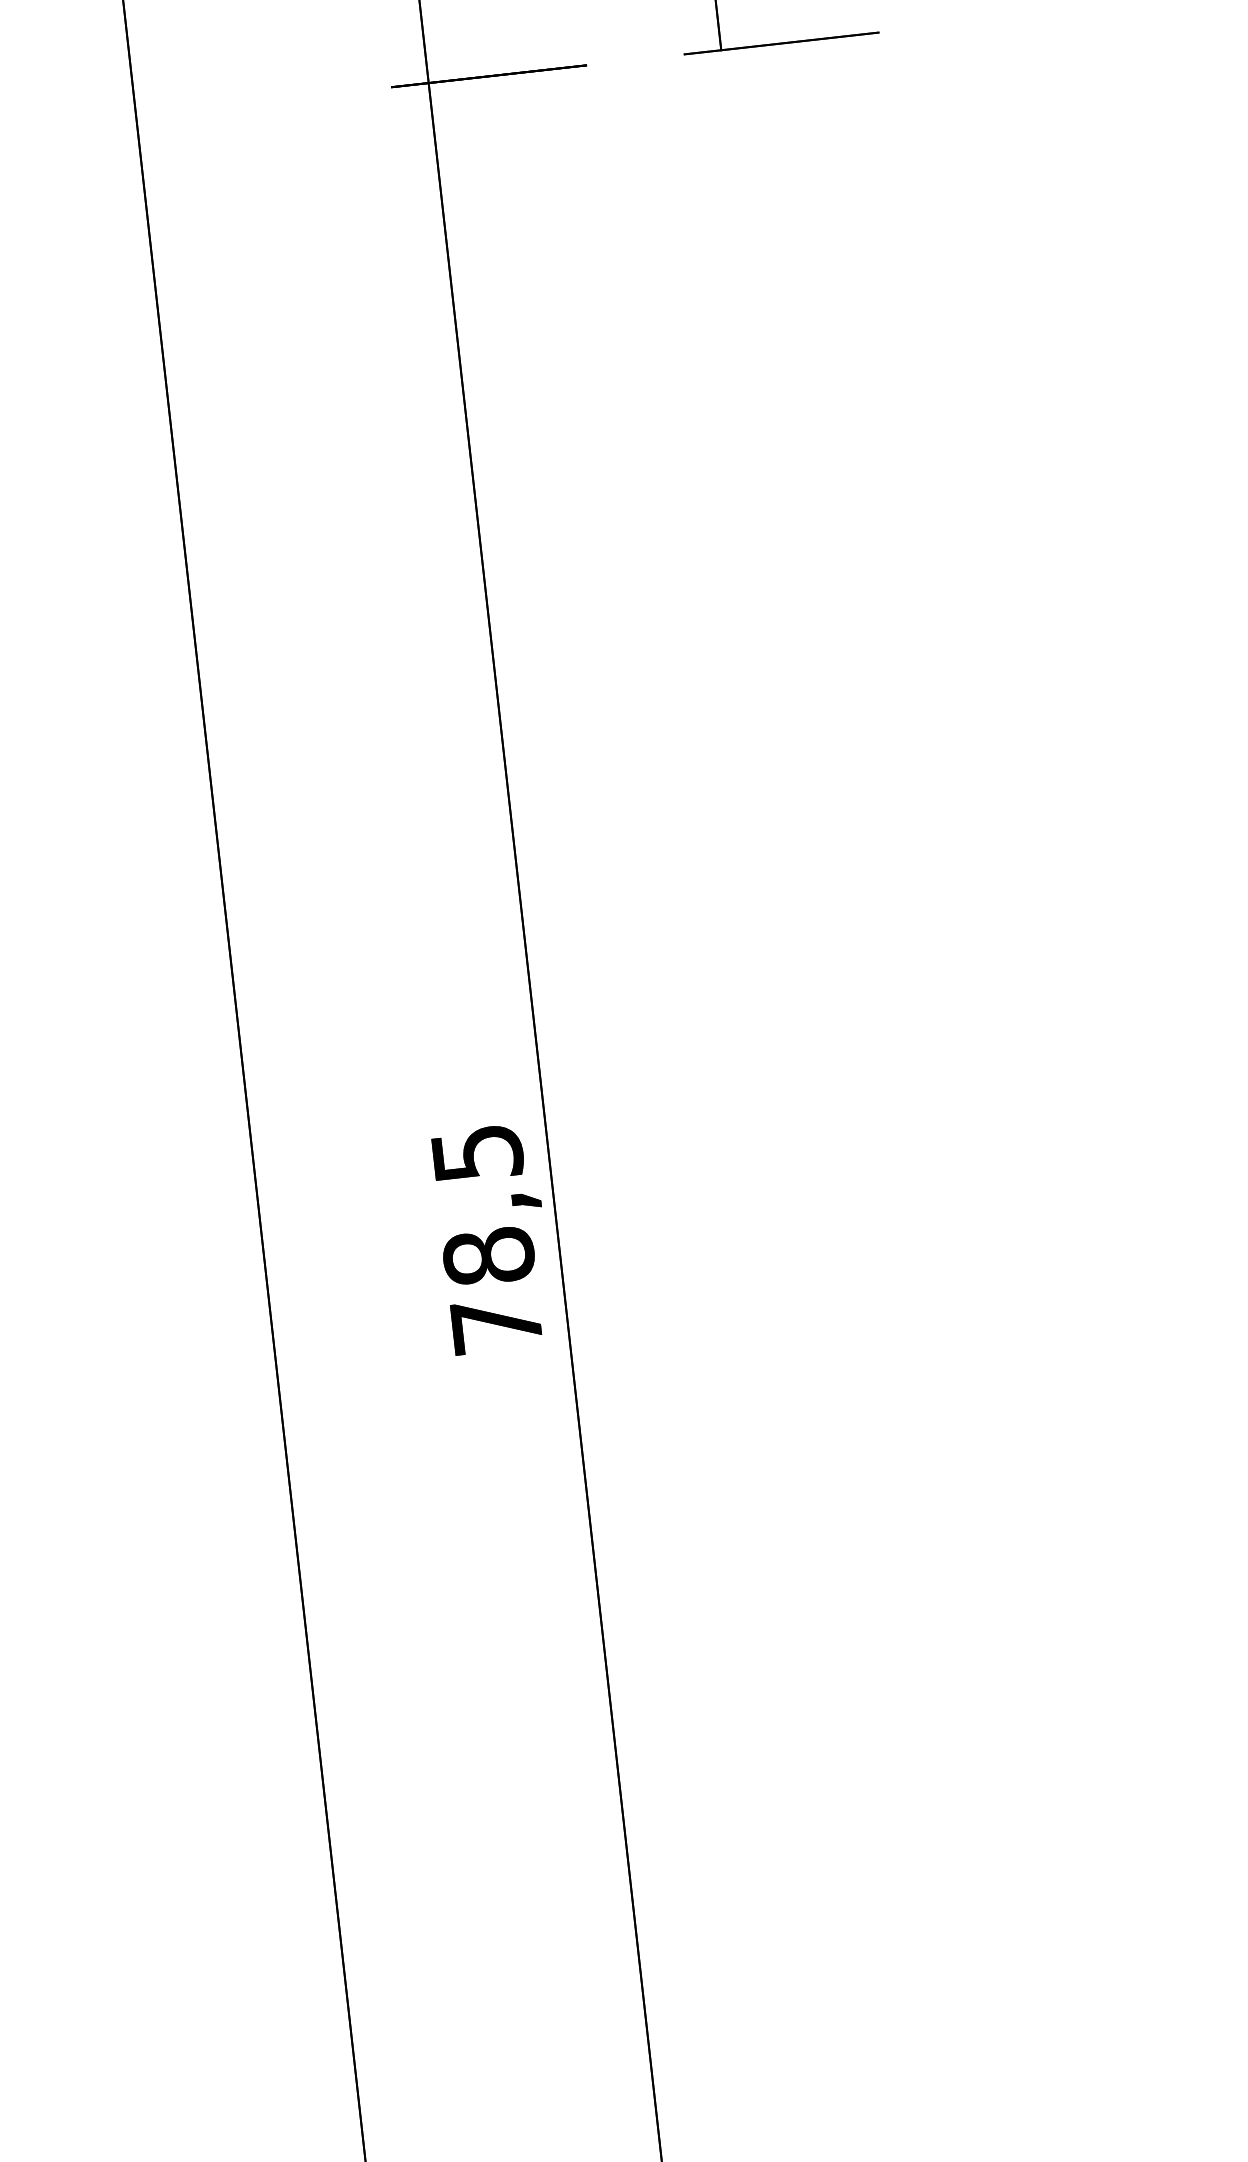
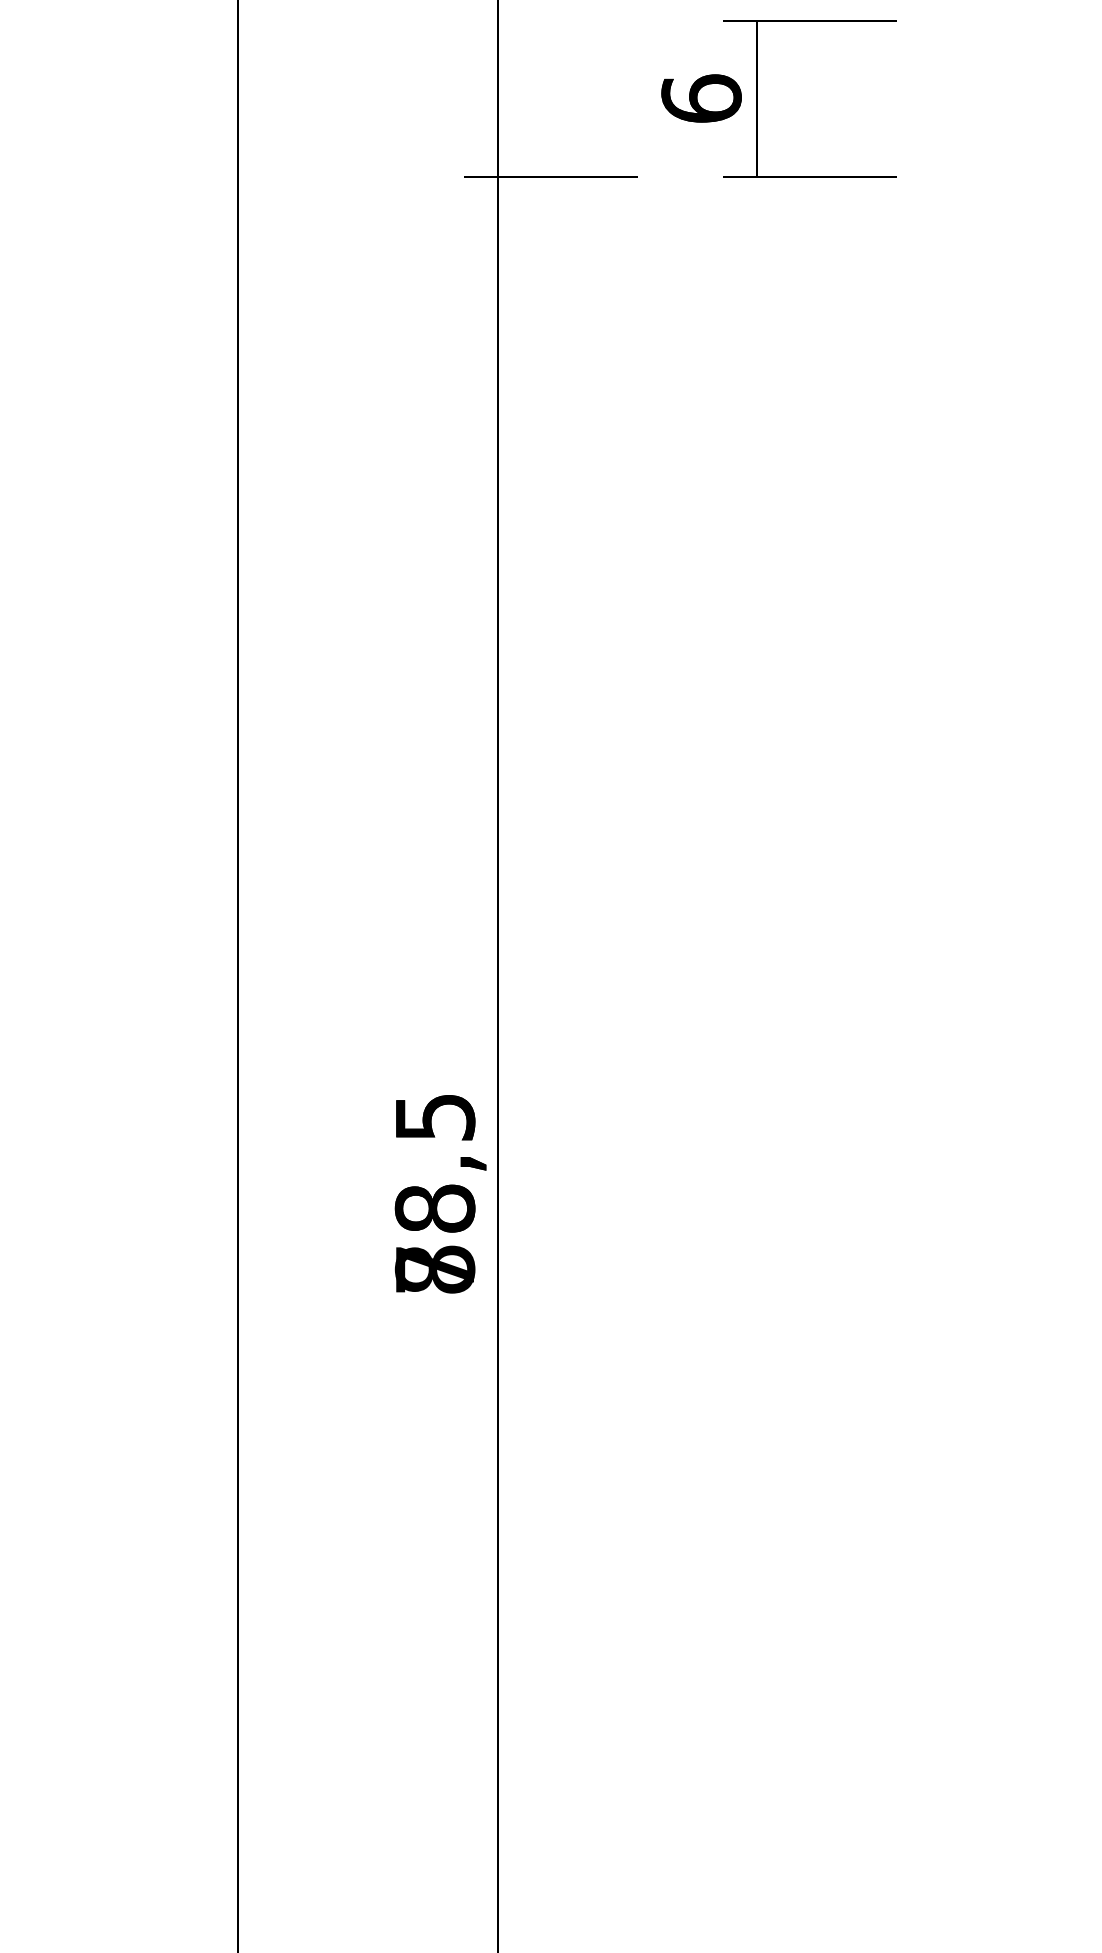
text: (495, 1325) -> (434, 1269), 78,5 -> 88,5

